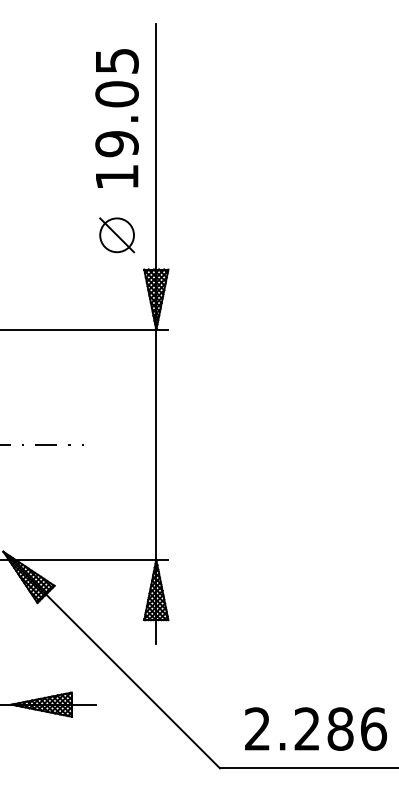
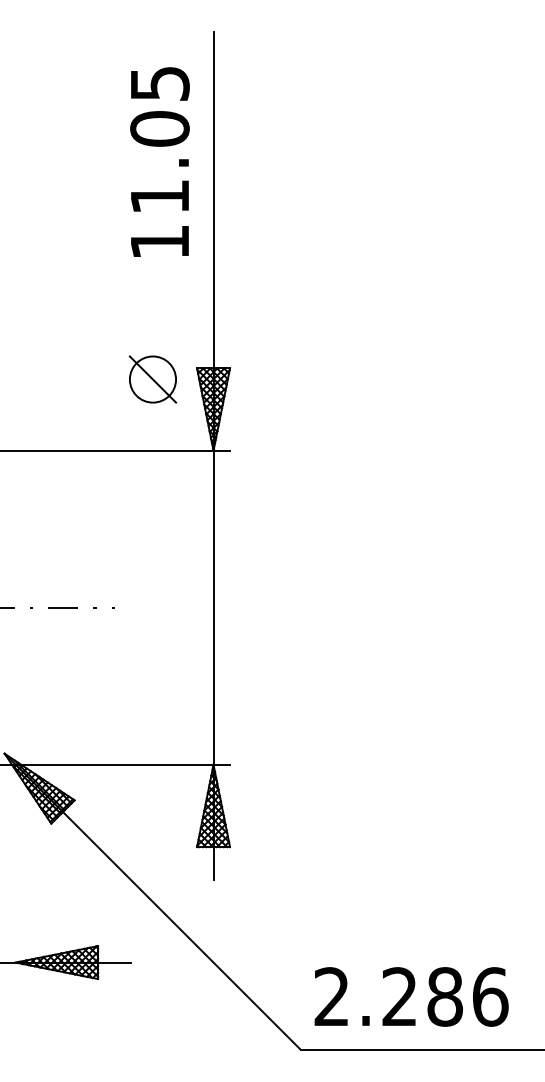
text: (116, 143) -> (159, 196), 19.05 -> 11.05
part: (116, 235) -> (152, 379), moved
text: (315, 728) -> (411, 996), moved

